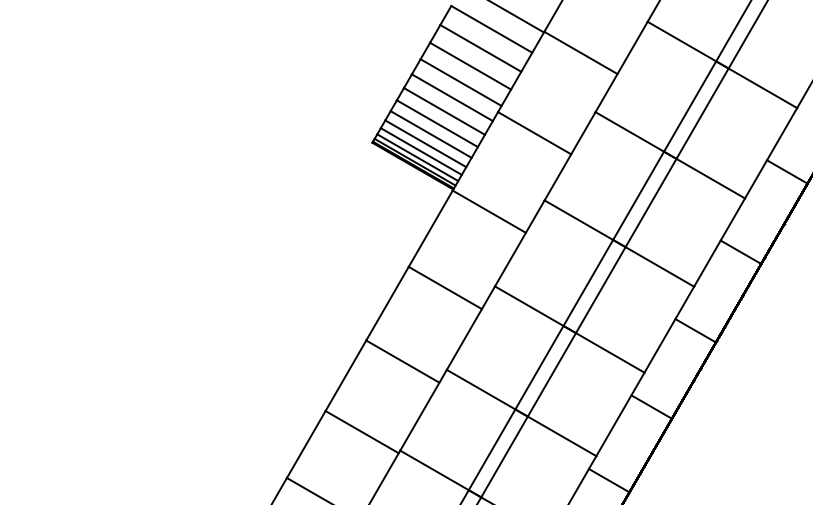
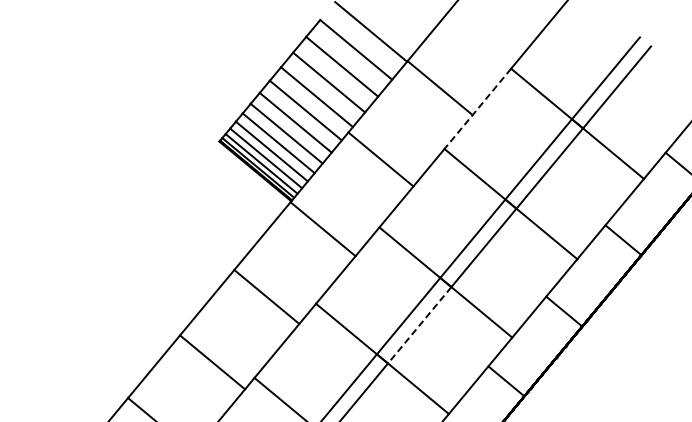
line: (621, 67) -> (477, 109), solid -> dashed
line: (600, 290) -> (419, 325), solid -> dashed

